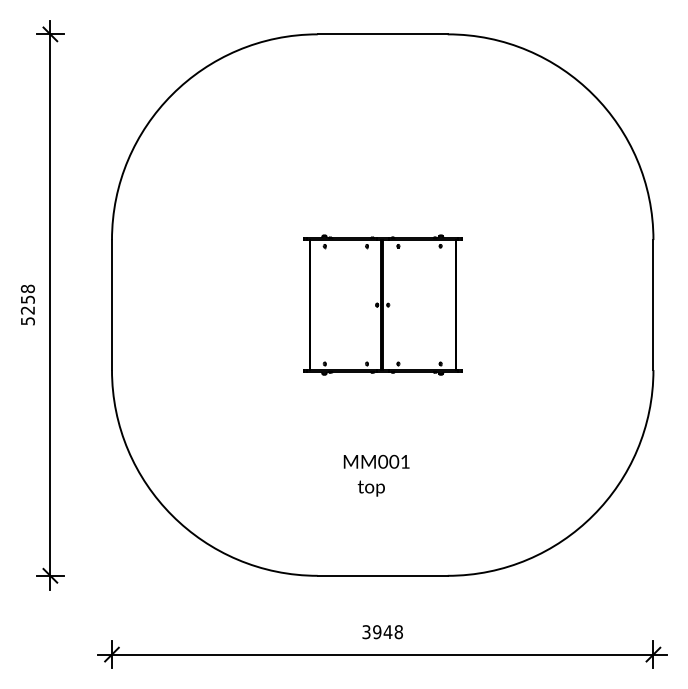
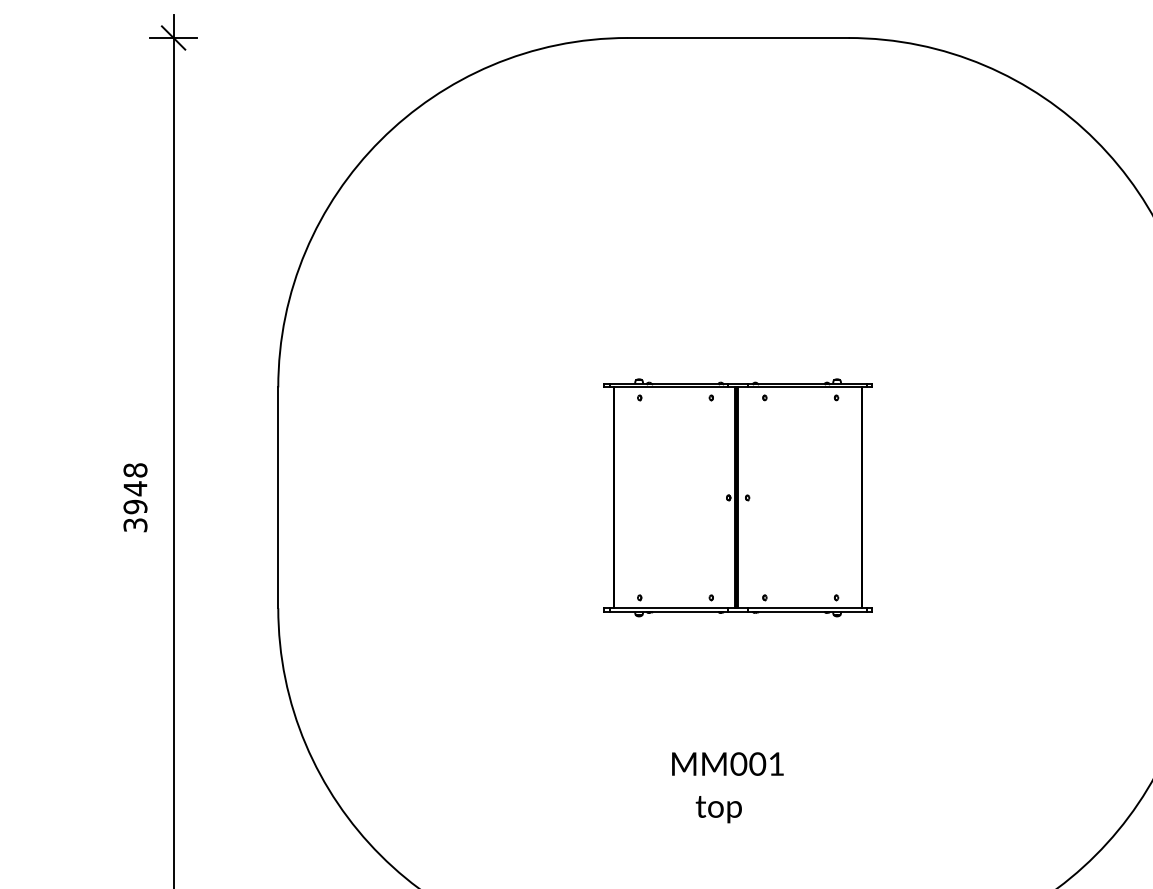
text: (27, 309) -> (134, 505), 5258 -> 3948

